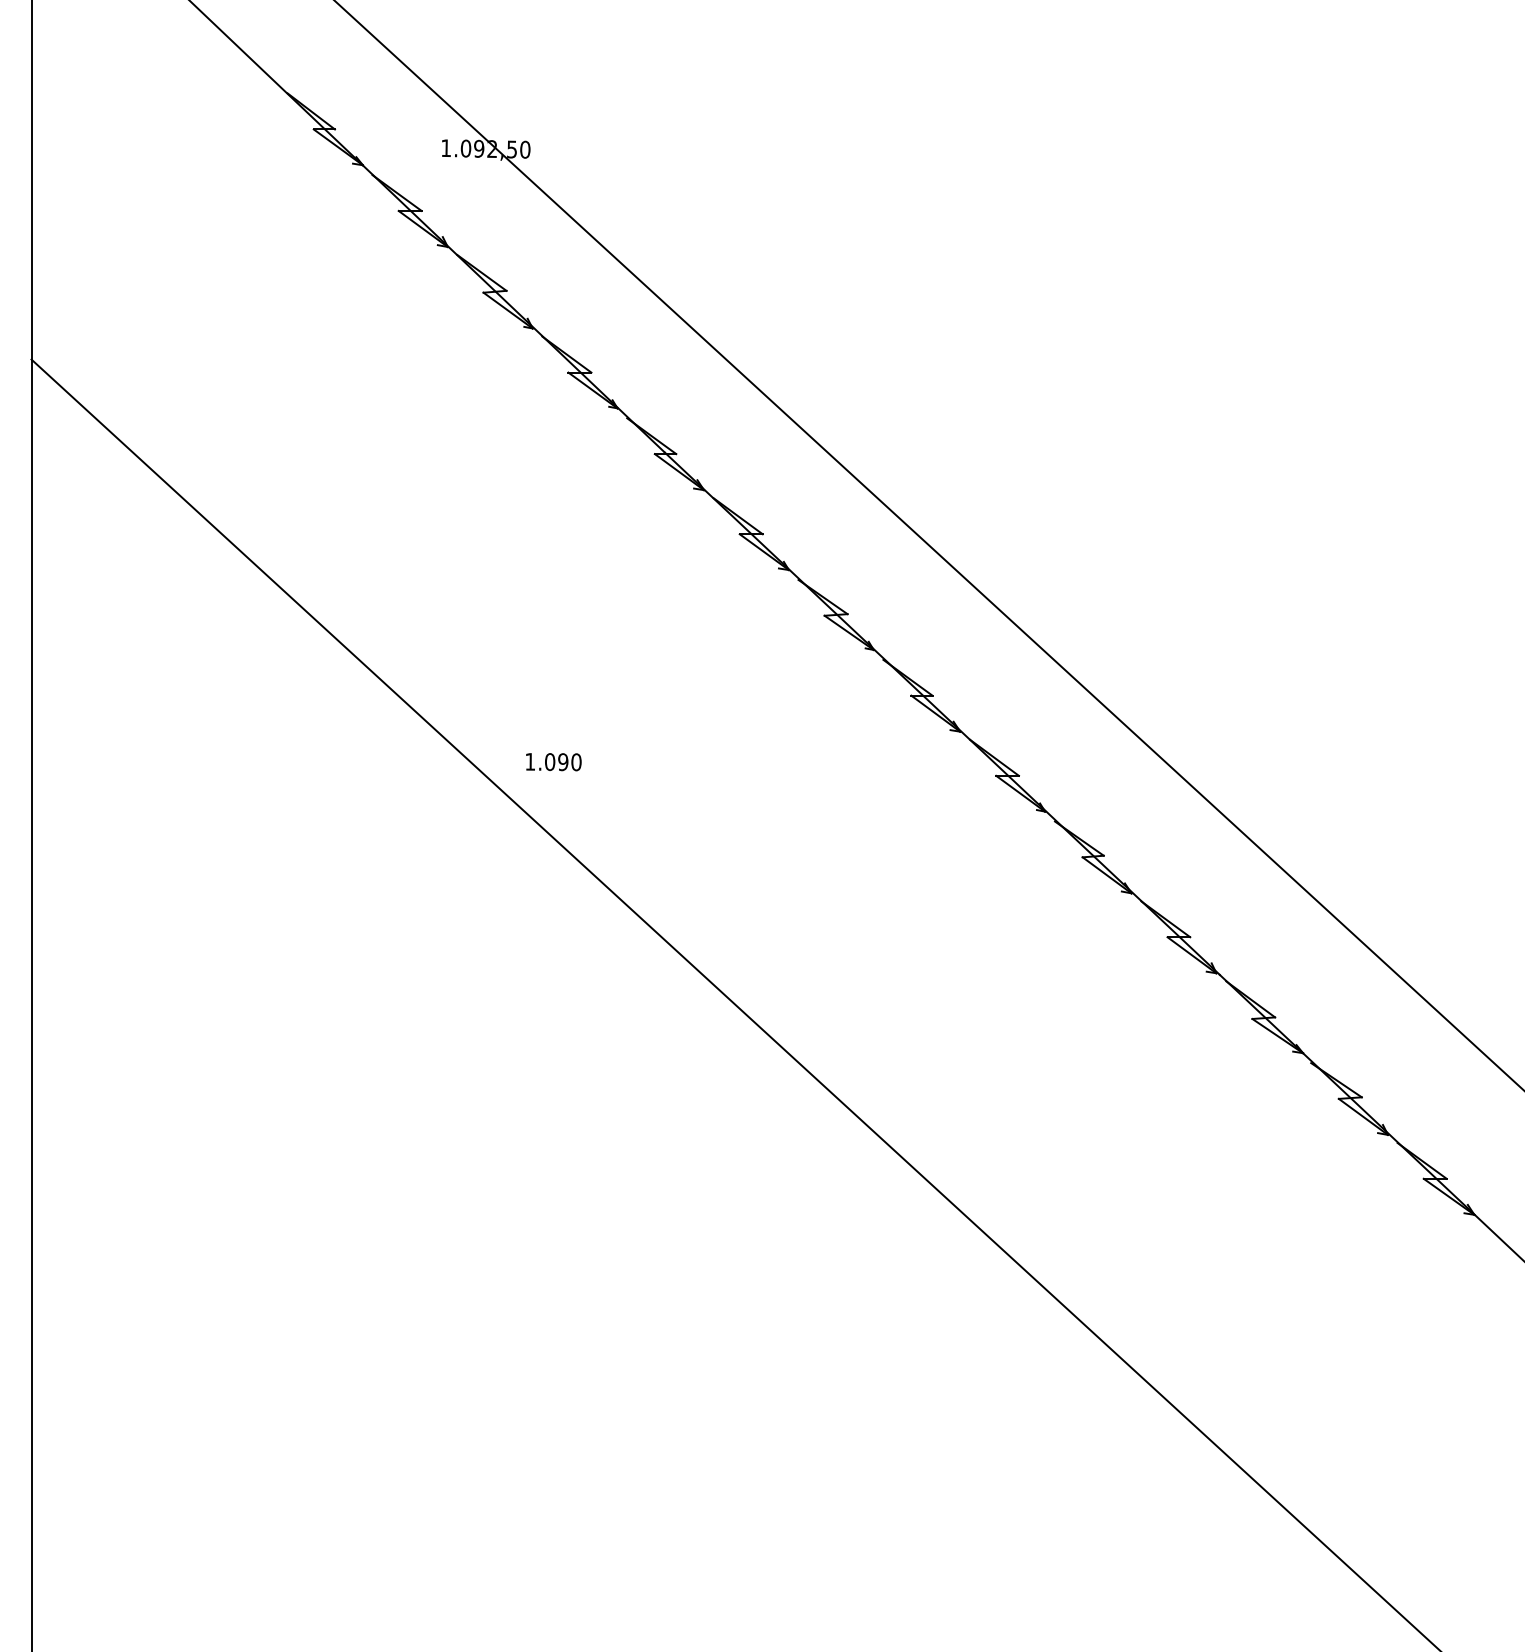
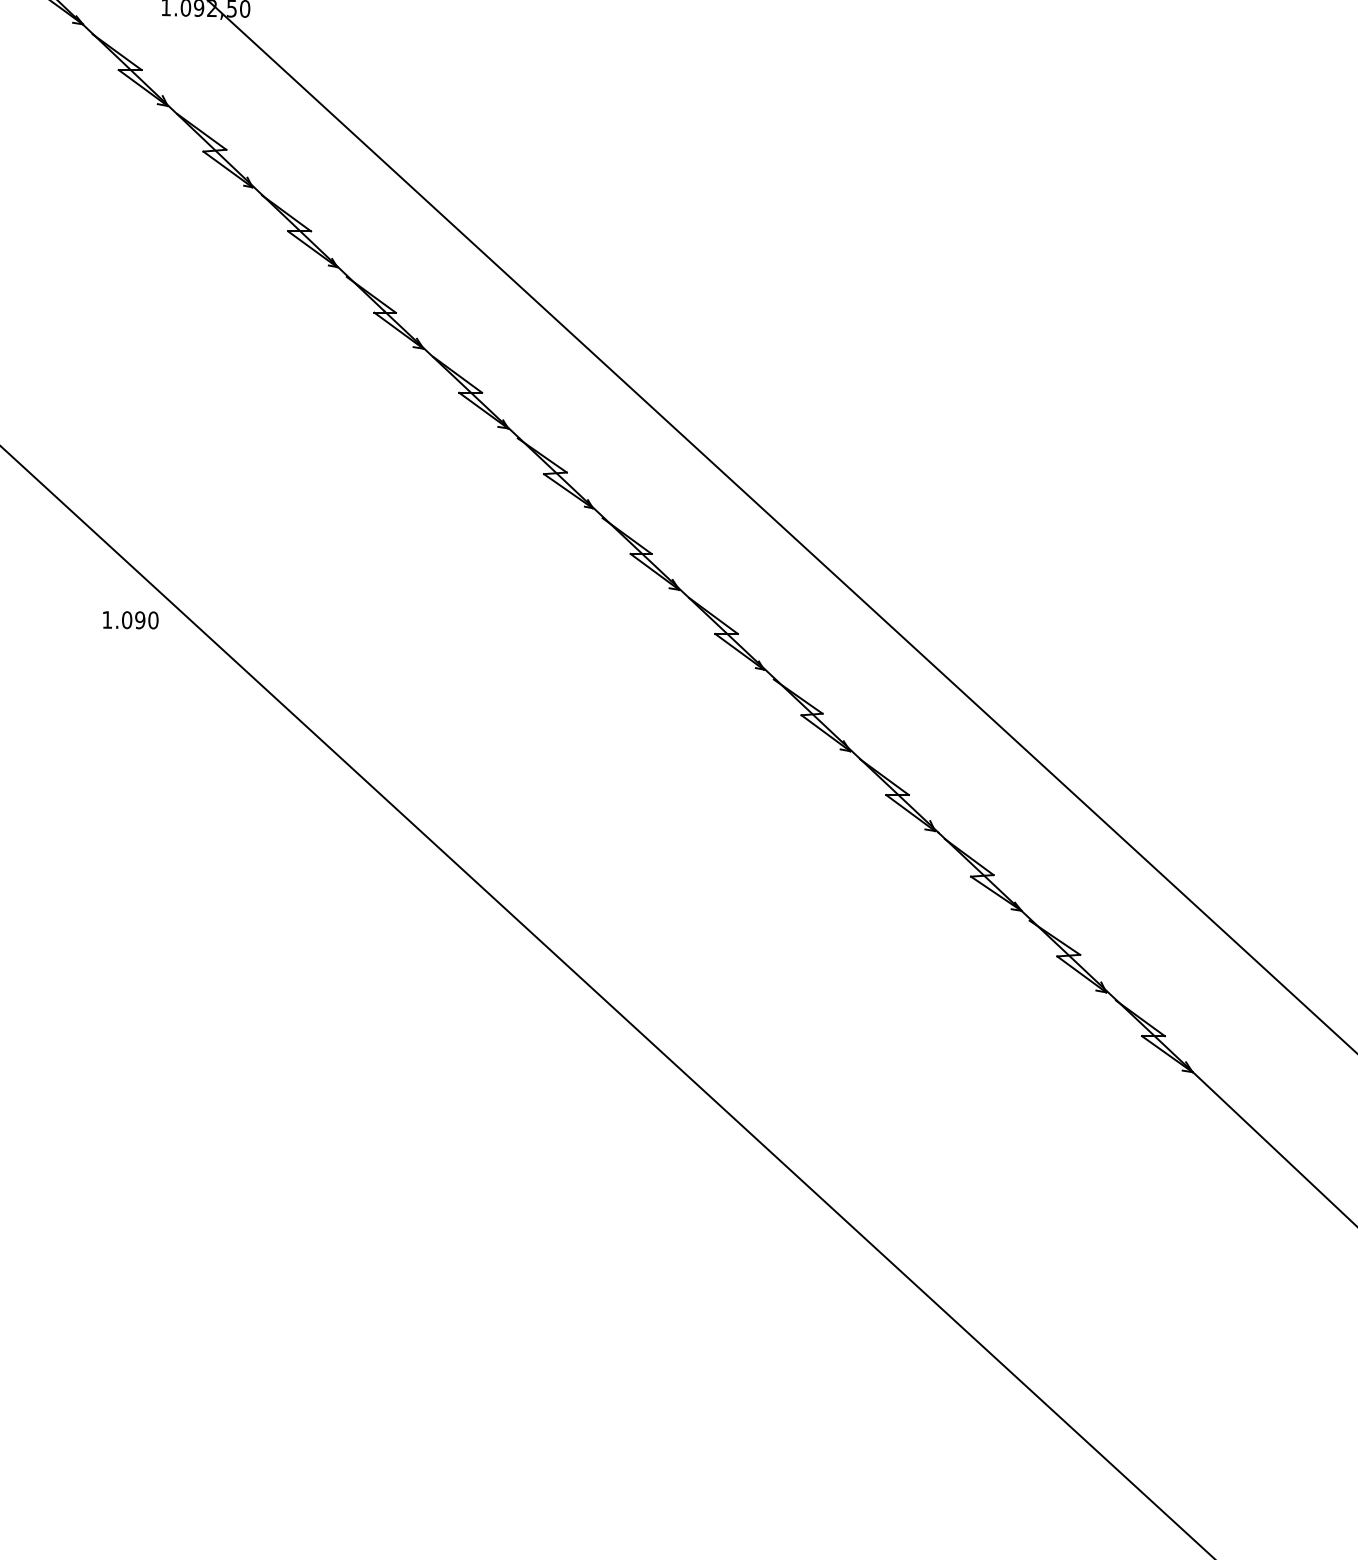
text: (553, 762) -> (130, 620), moved

